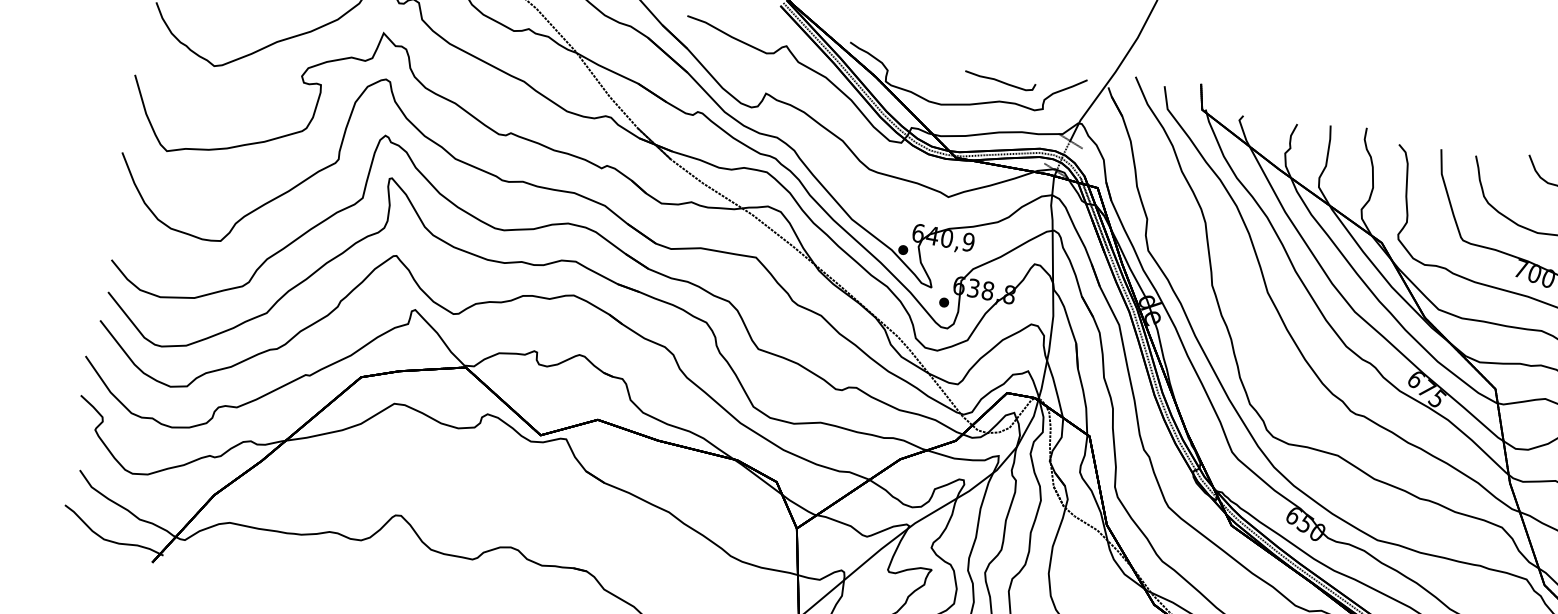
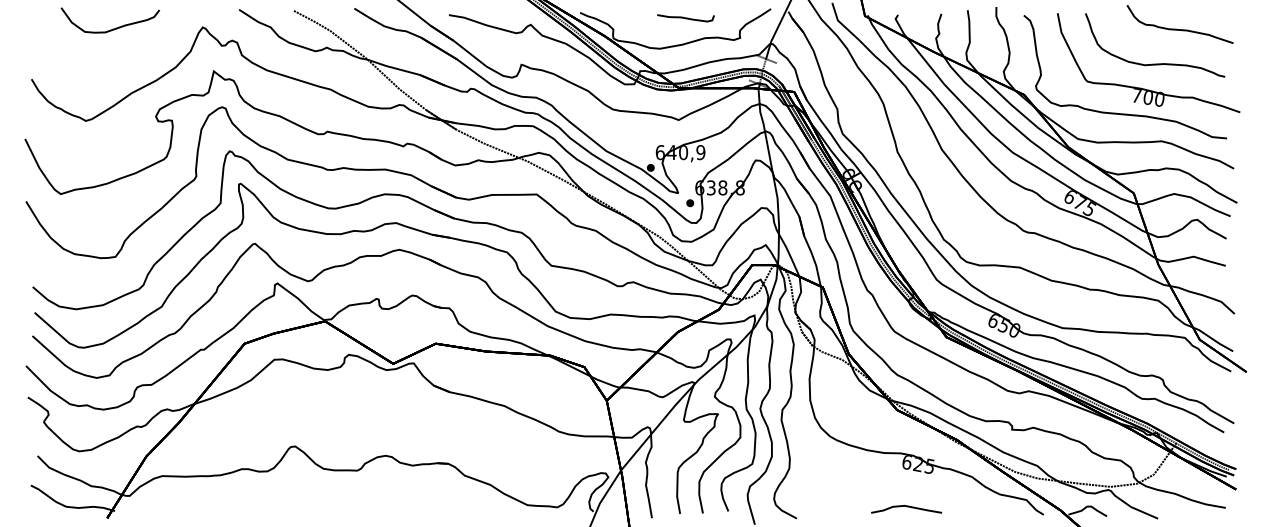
part: (999, 81) -> (685, 18), moved

